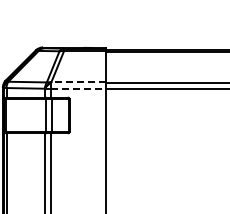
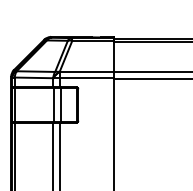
line: (78, 82) -> (86, 72), dashed -> solid
line: (79, 88) -> (87, 78), dashed -> solid

